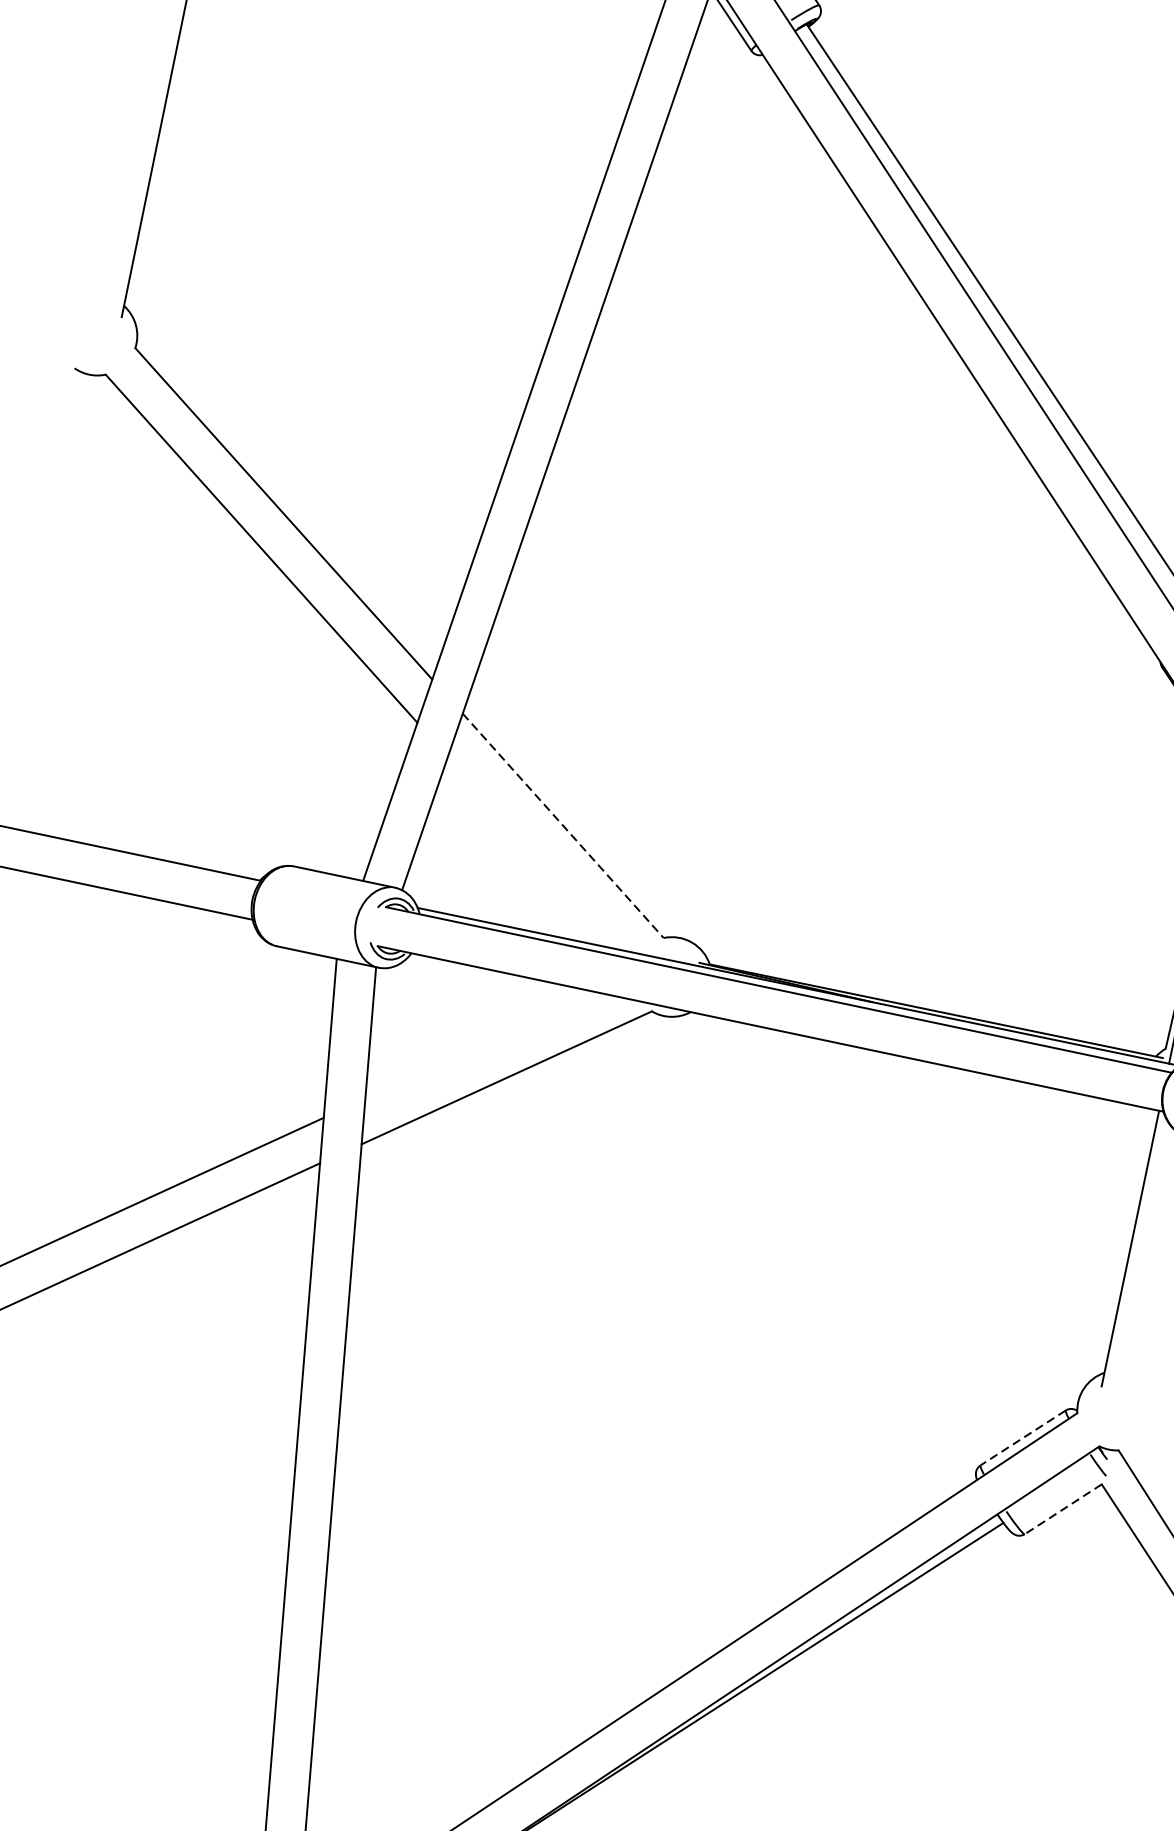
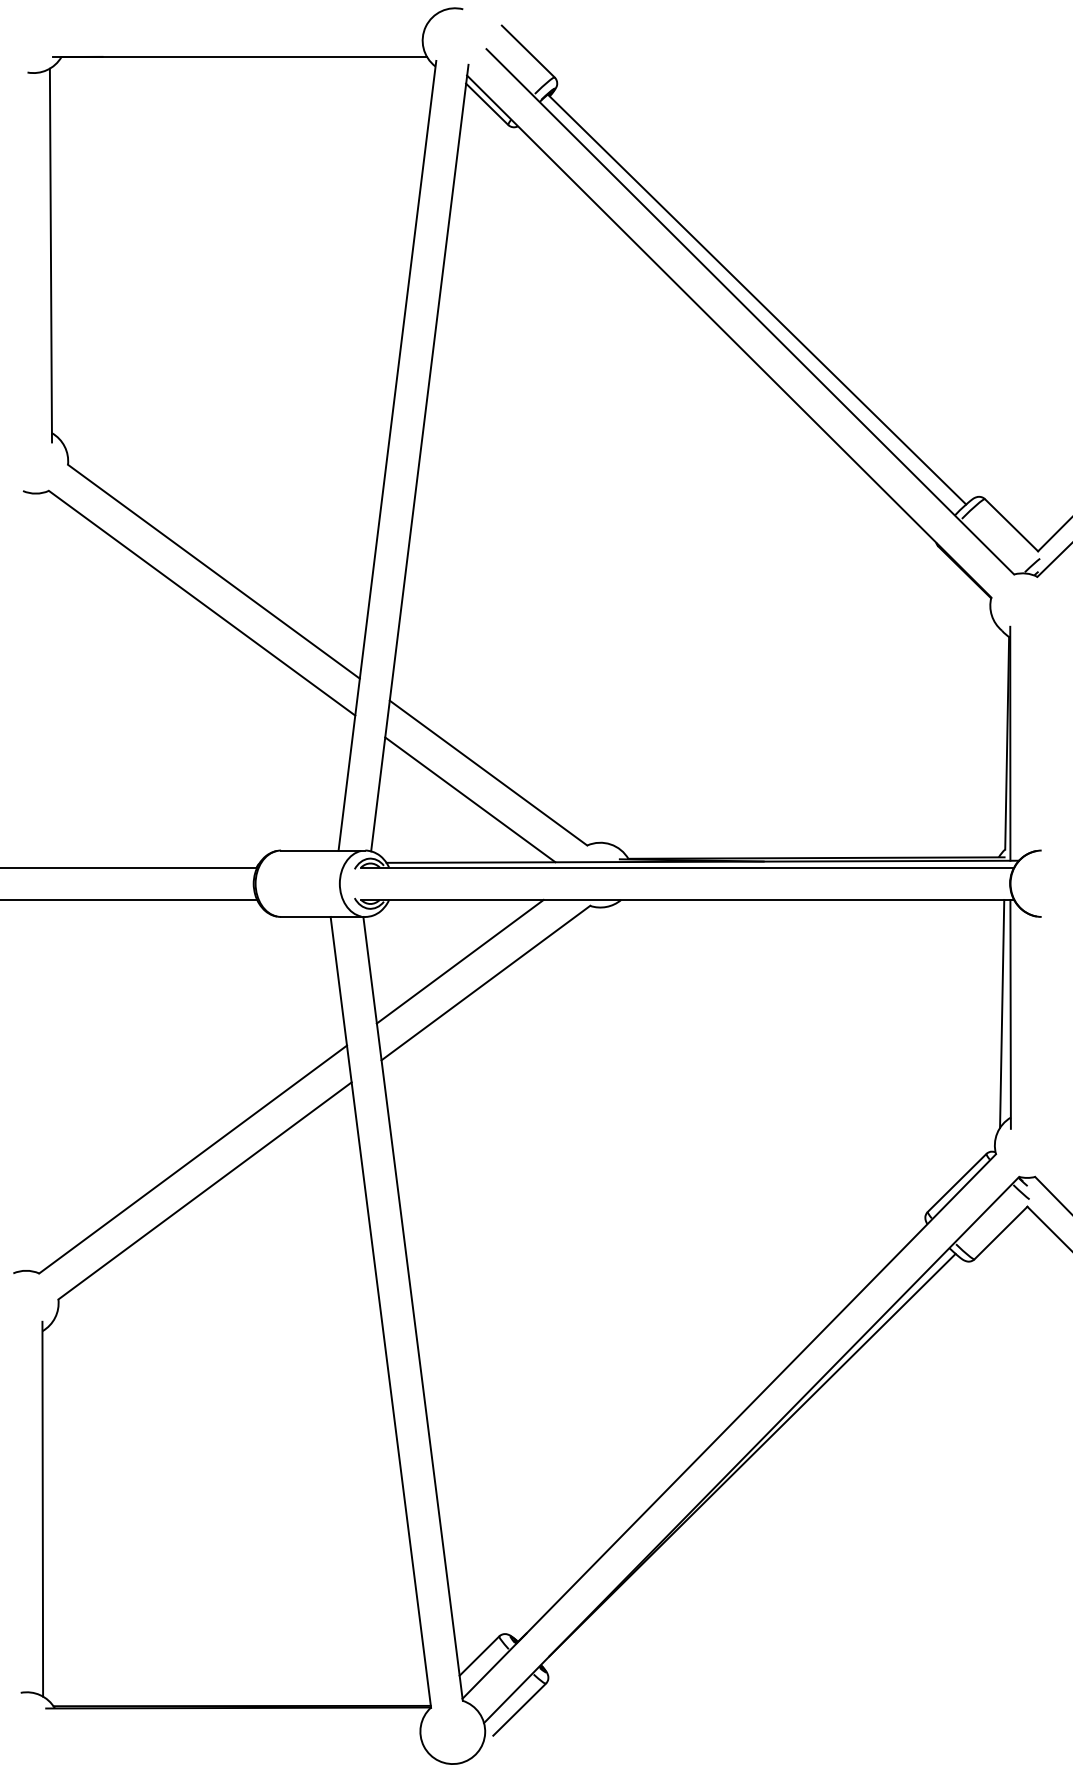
line: (563, 826) -> (488, 773), dashed -> solid
line: (534, 853) -> (470, 799), added
line: (480, 1045) -> (459, 961), added
line: (1120, 1245) -> (1002, 1013), added
line: (1022, 1438) -> (956, 1183), dashed -> solid
line: (1062, 1509) -> (1000, 1233), dashed -> solid

